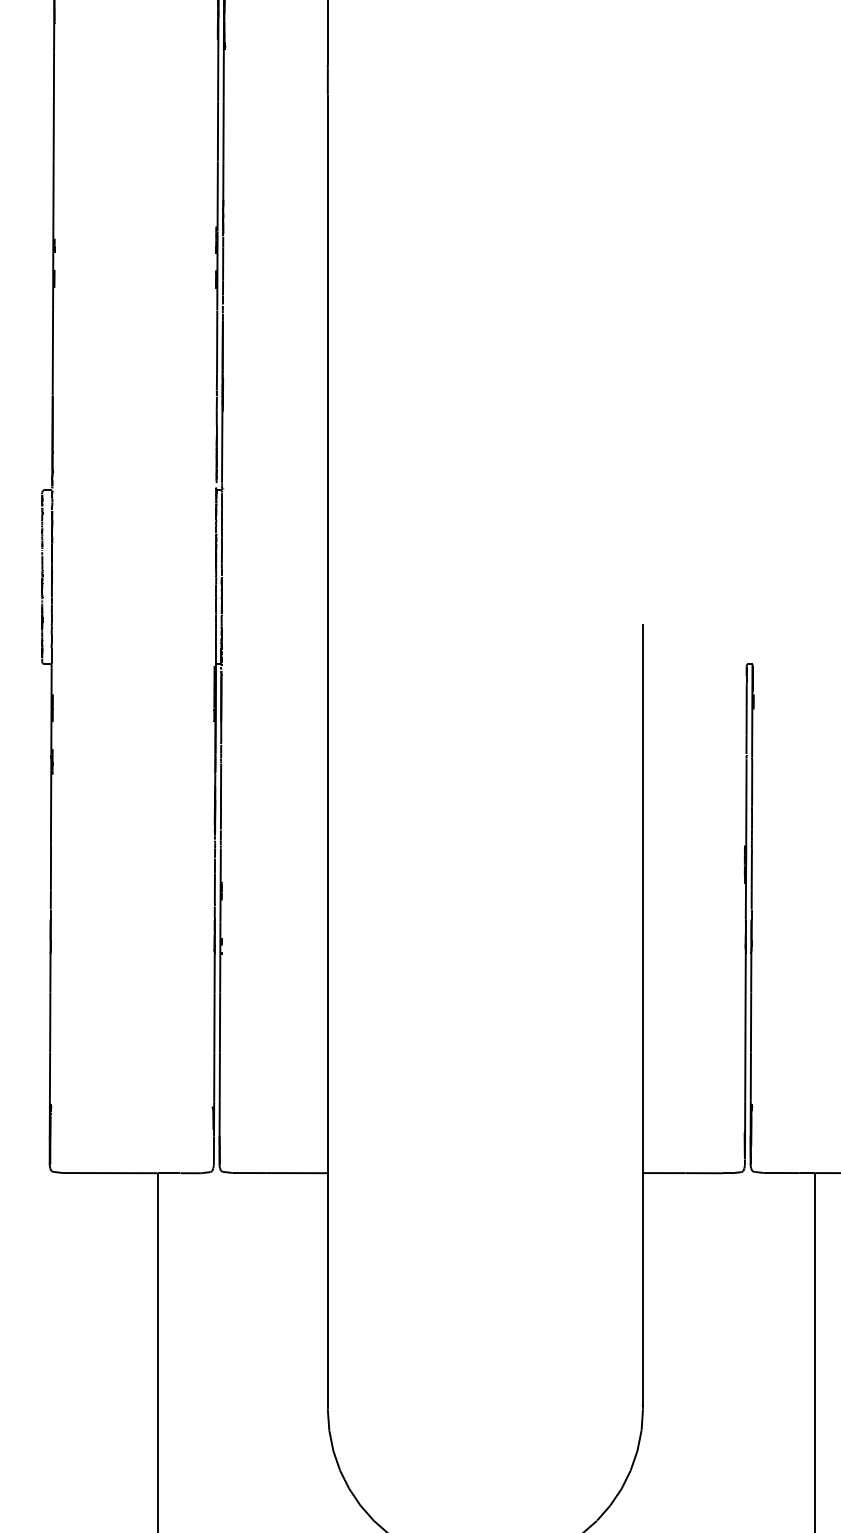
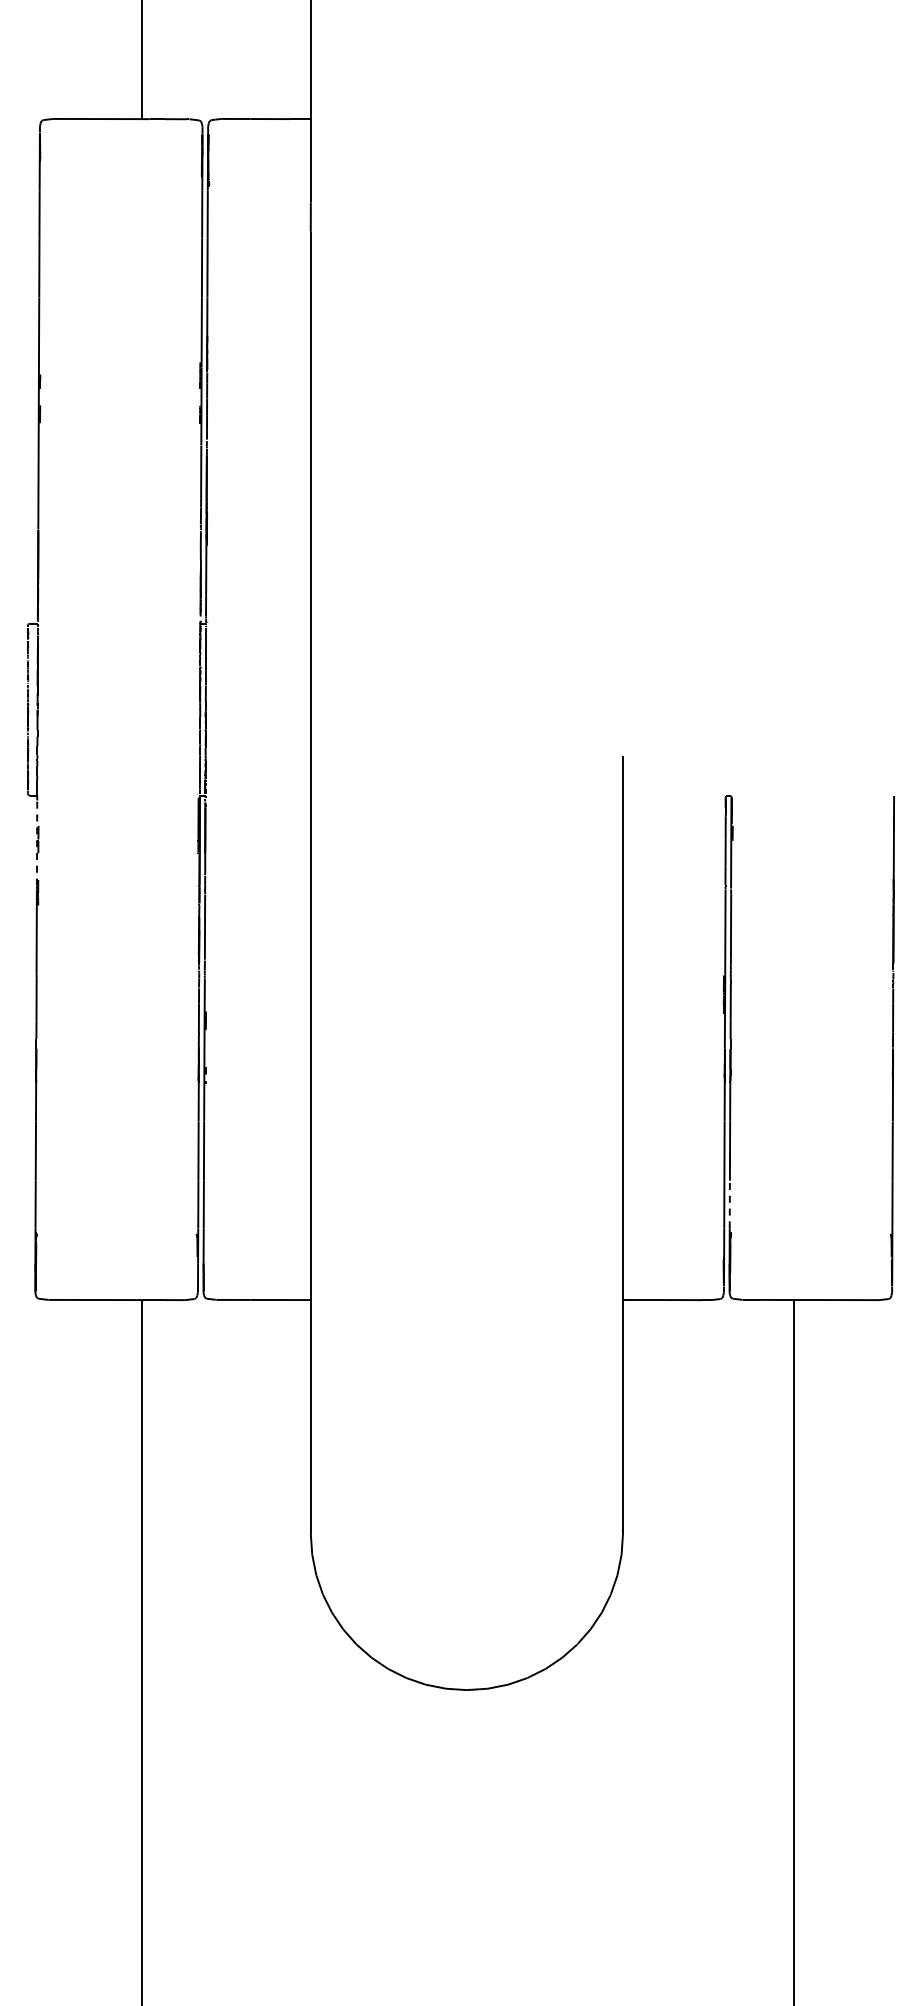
line: (51, 712) -> (37, 843), solid -> dashed
line: (750, 1076) -> (729, 1204), solid -> dashed

